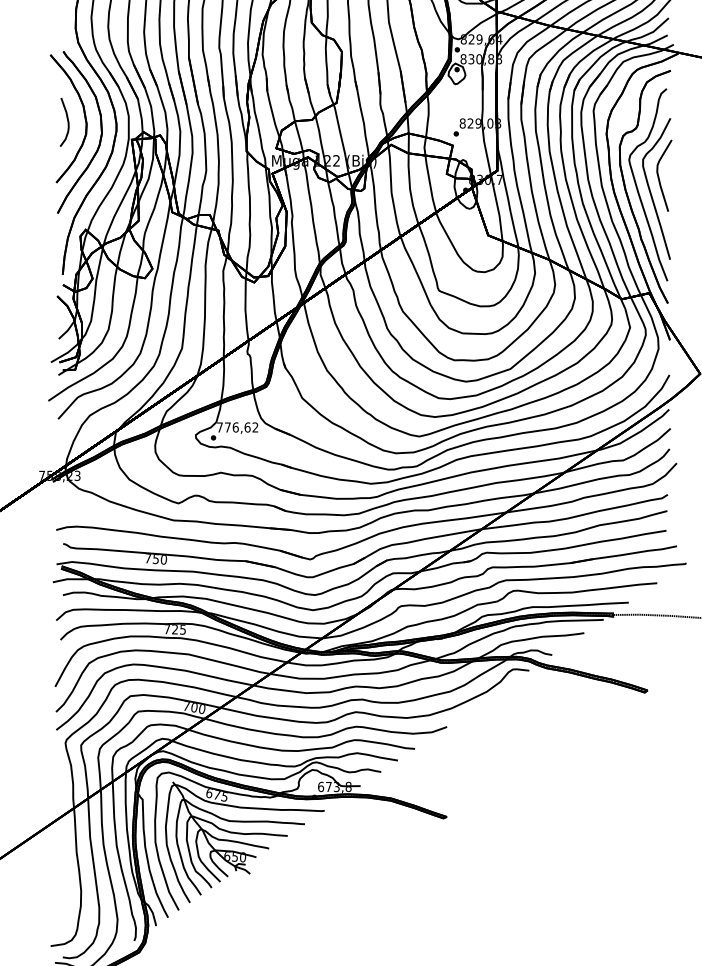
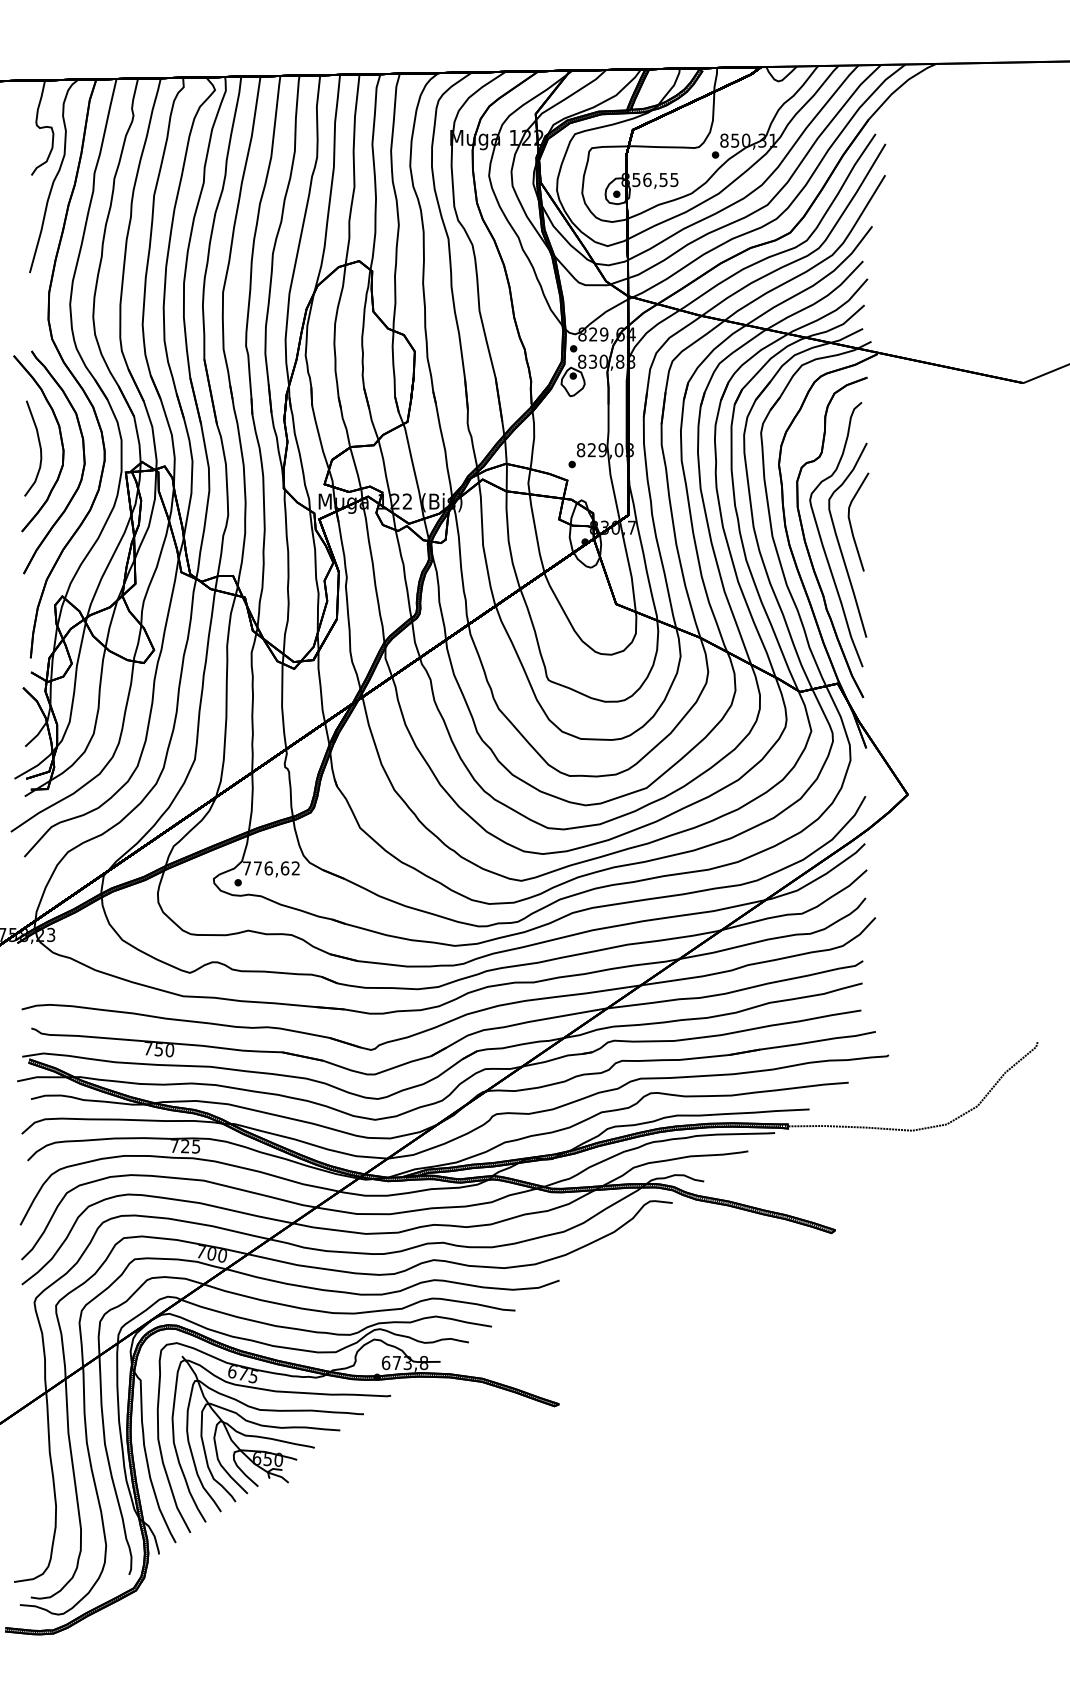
part: (64, 122) -> (33, 448), size x1.43

